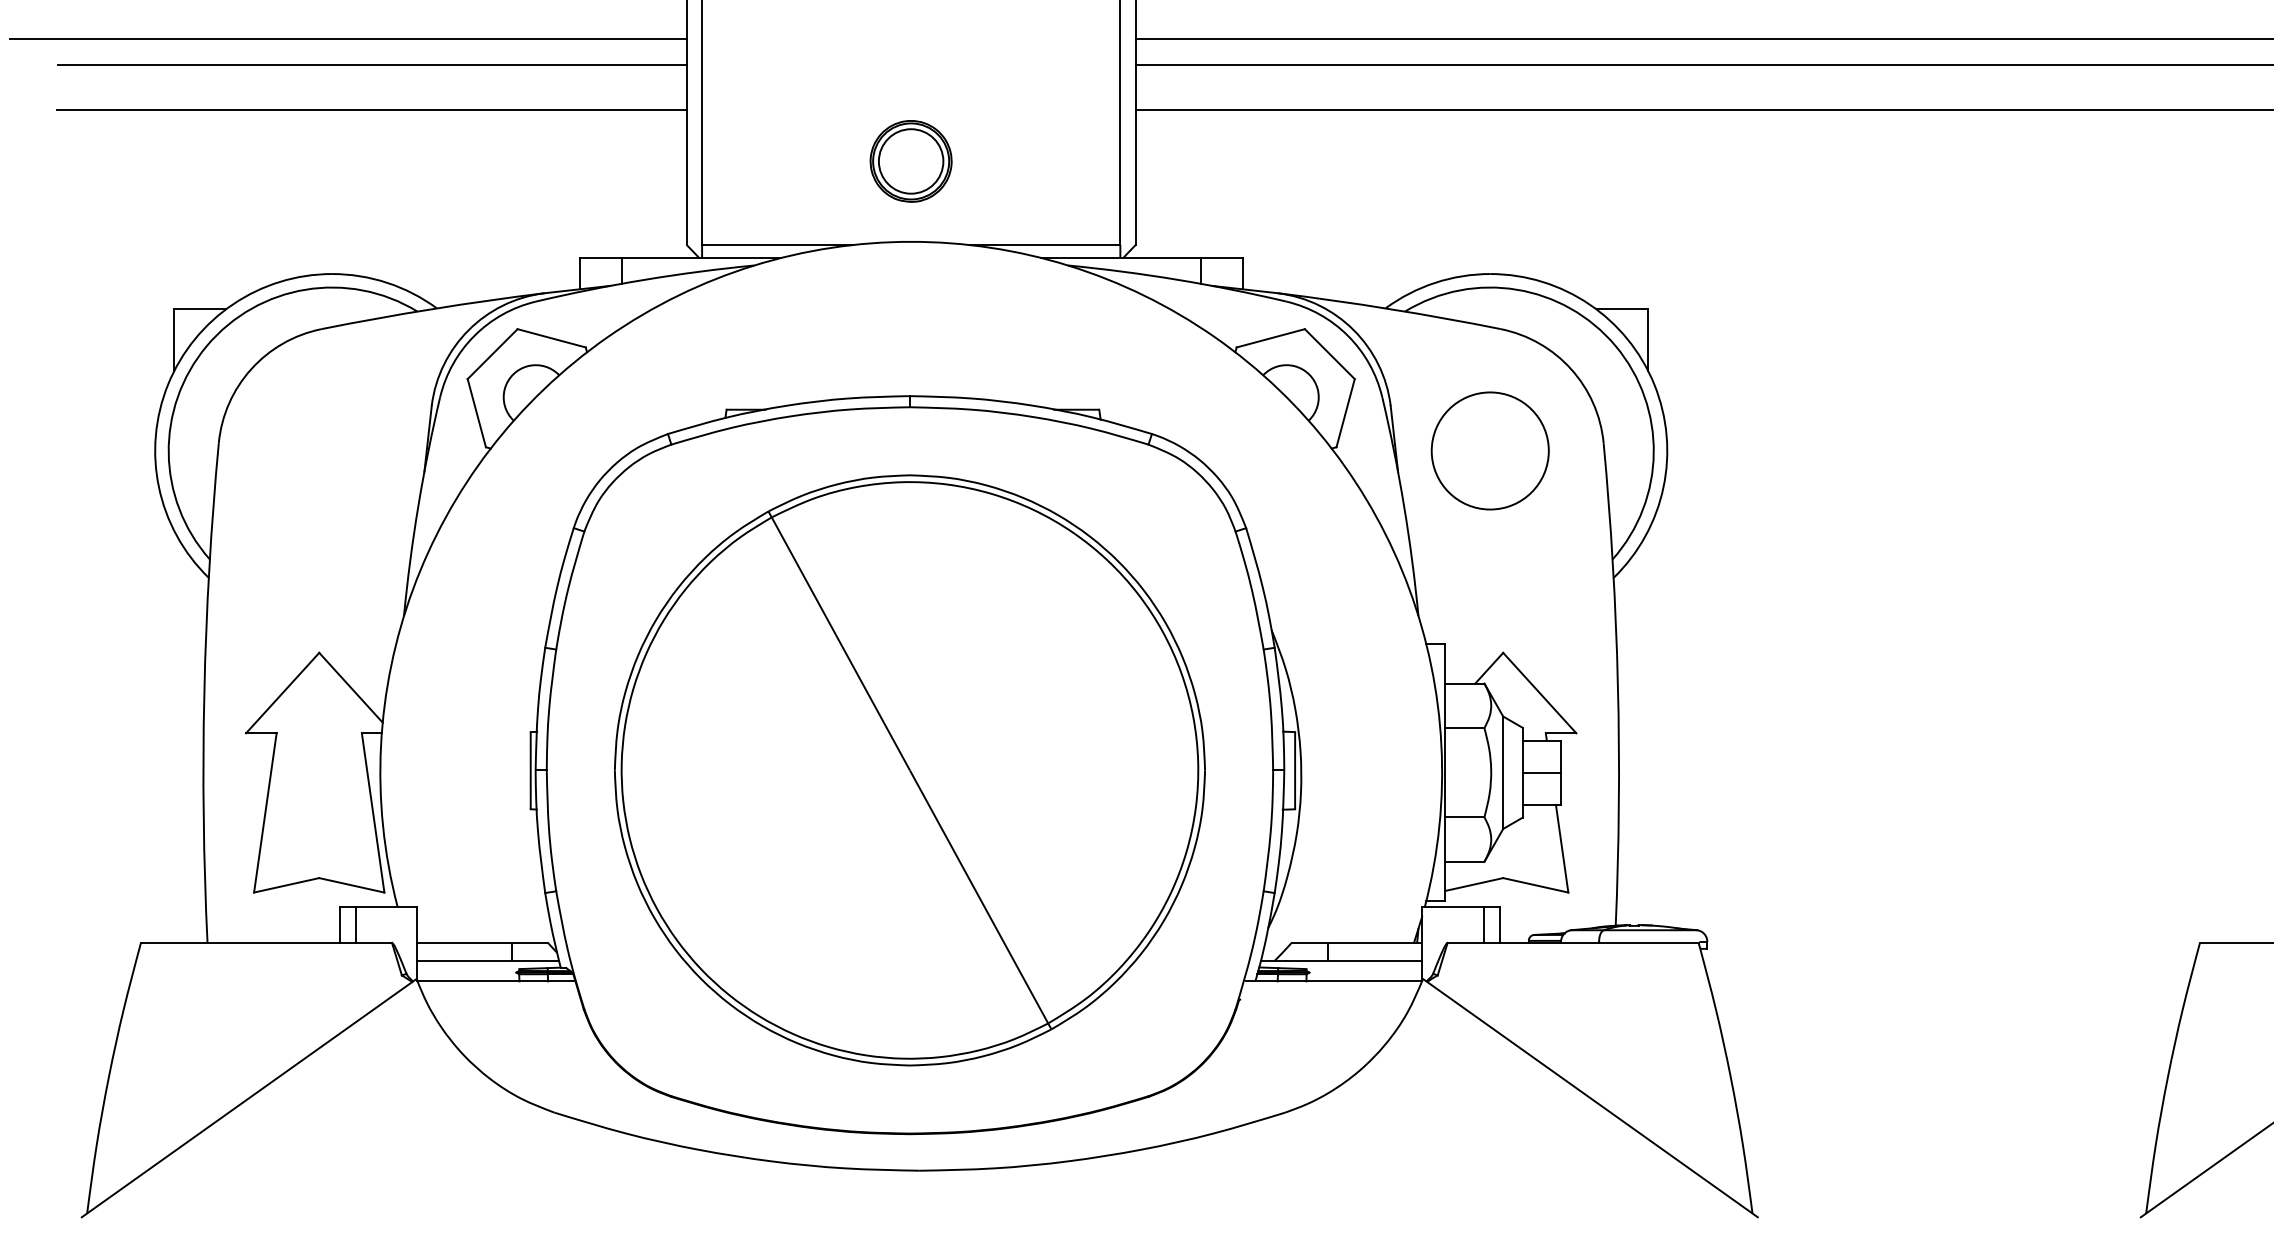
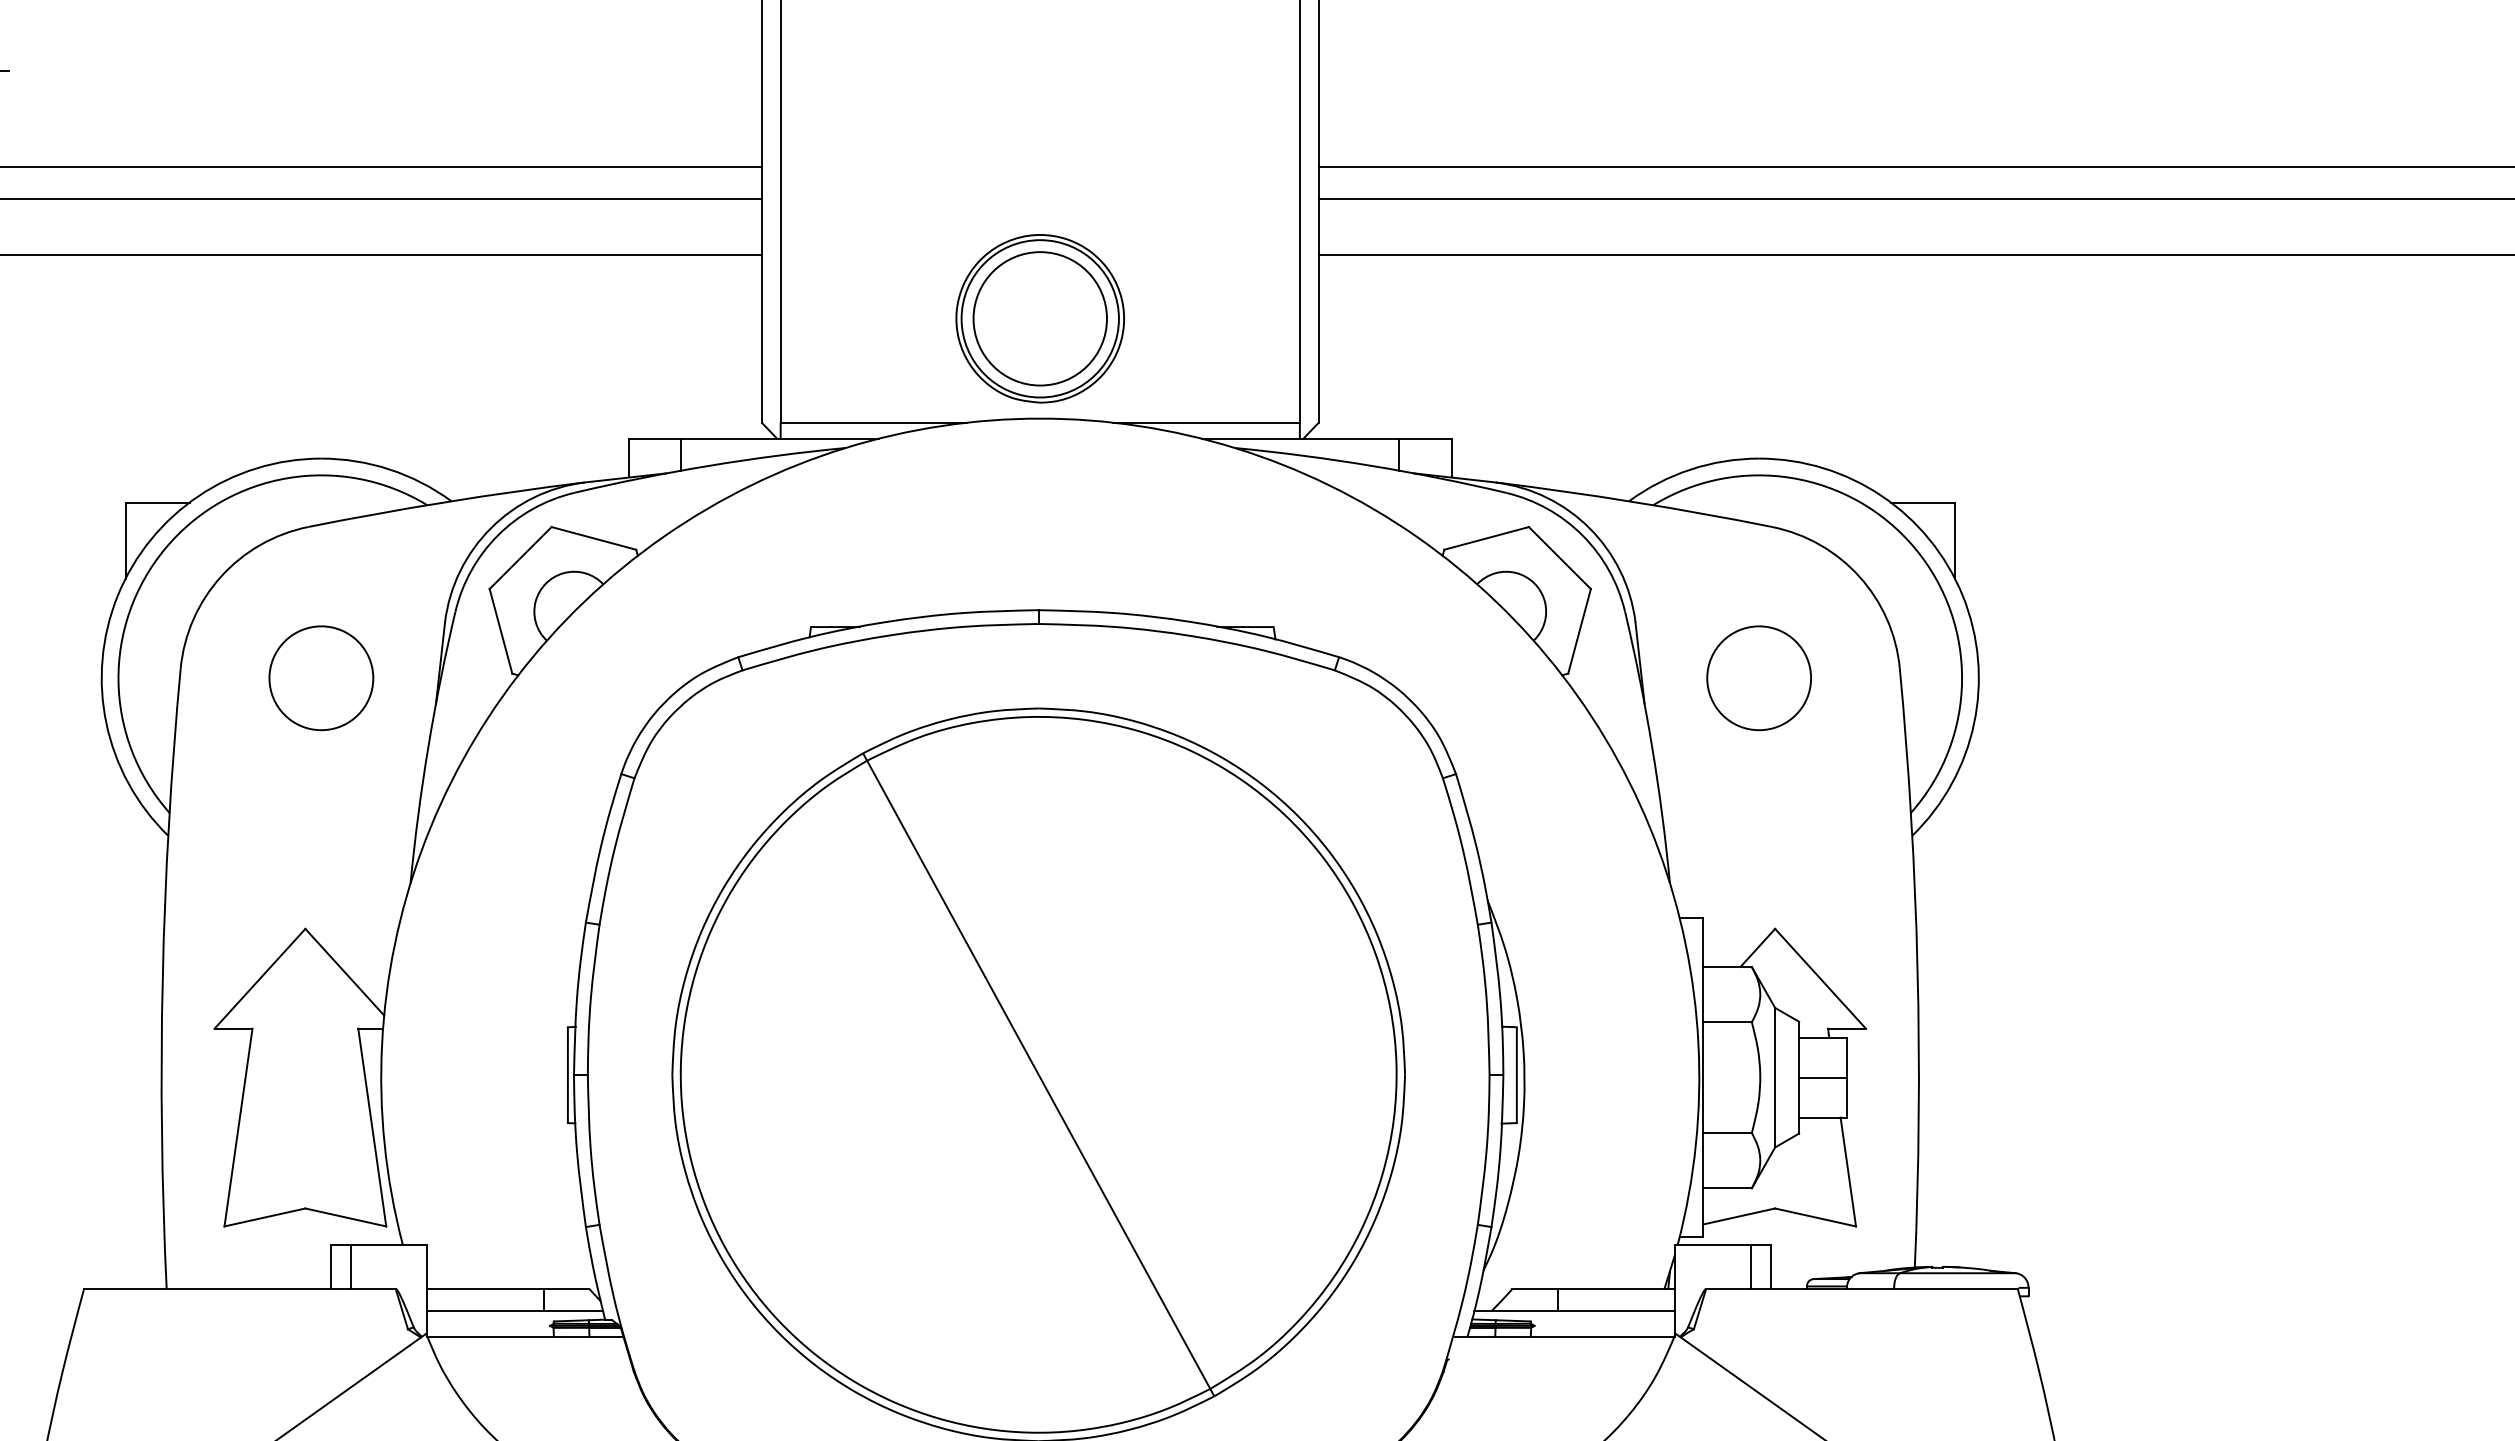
part: (910, 161) -> (1039, 318), size x1.67
circle: (331, 450) -> (320, 677), added
circle: (1490, 450) -> (1759, 677), size x0.71

